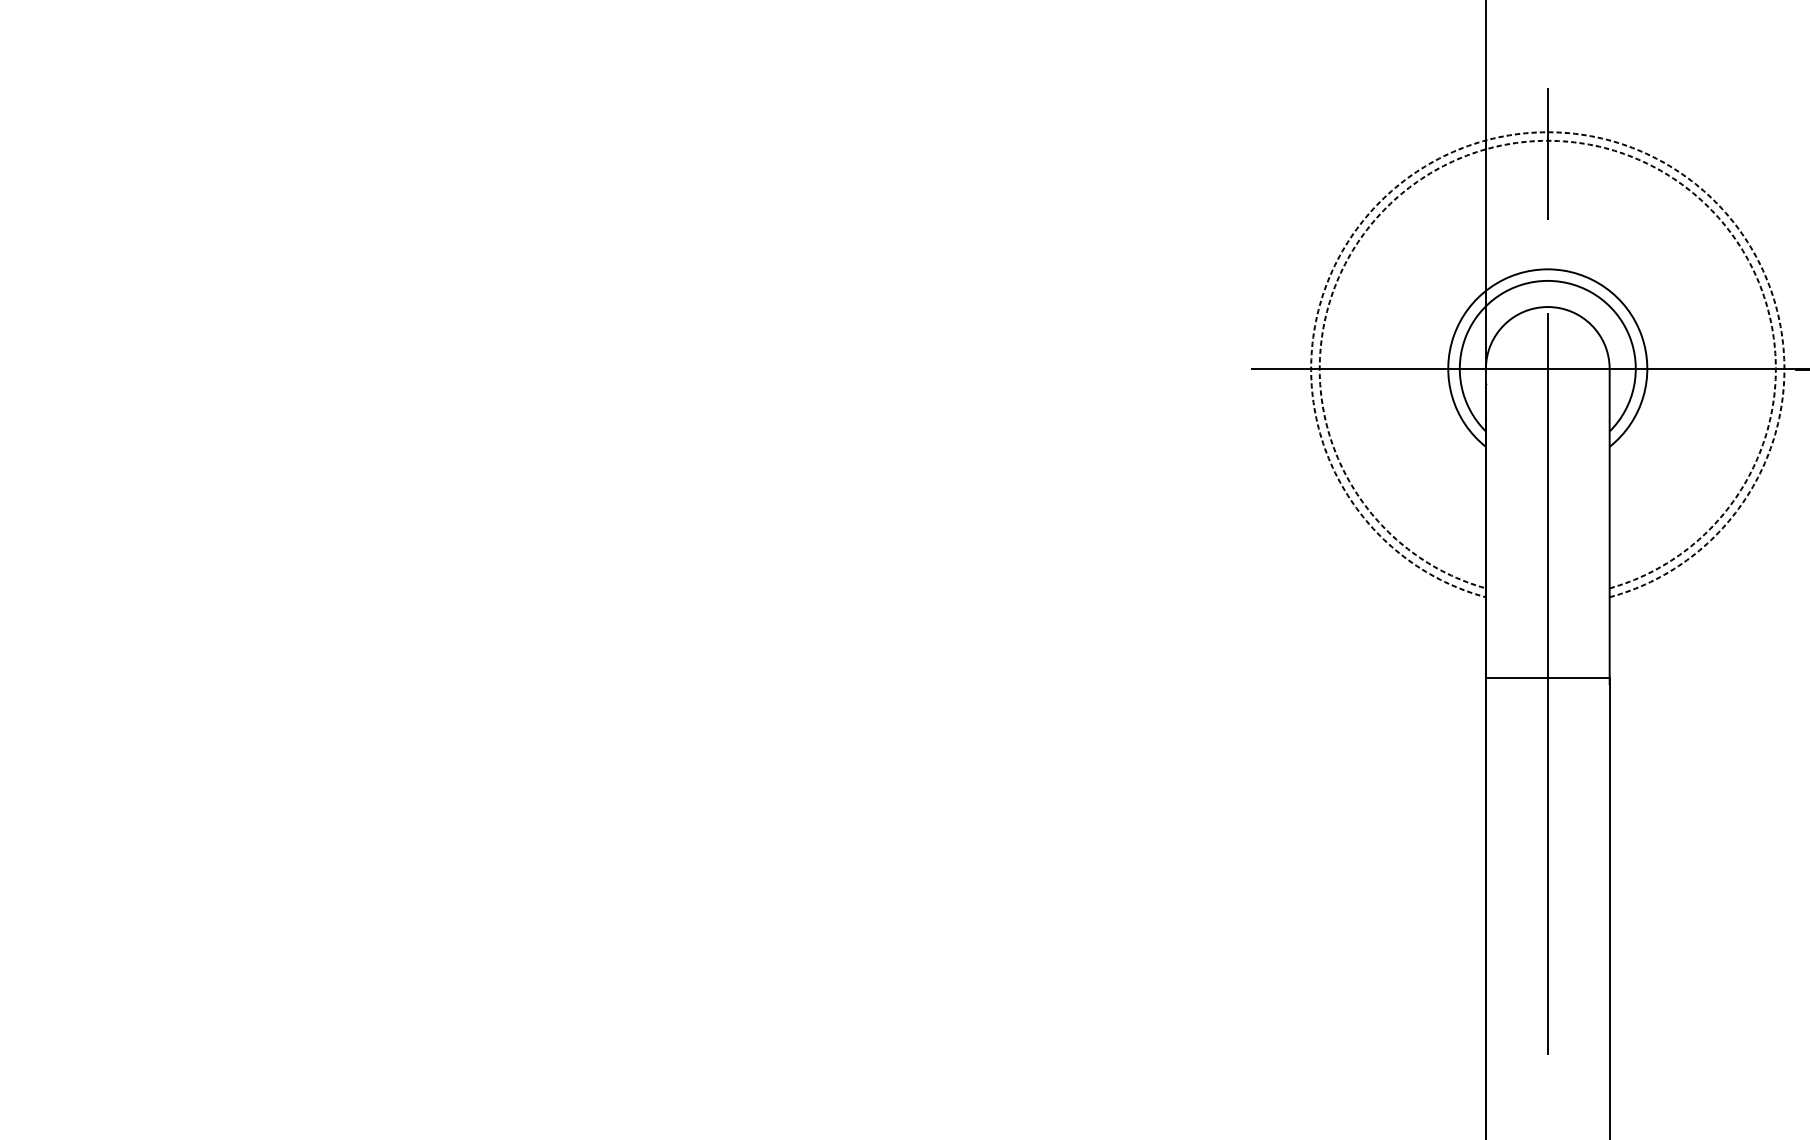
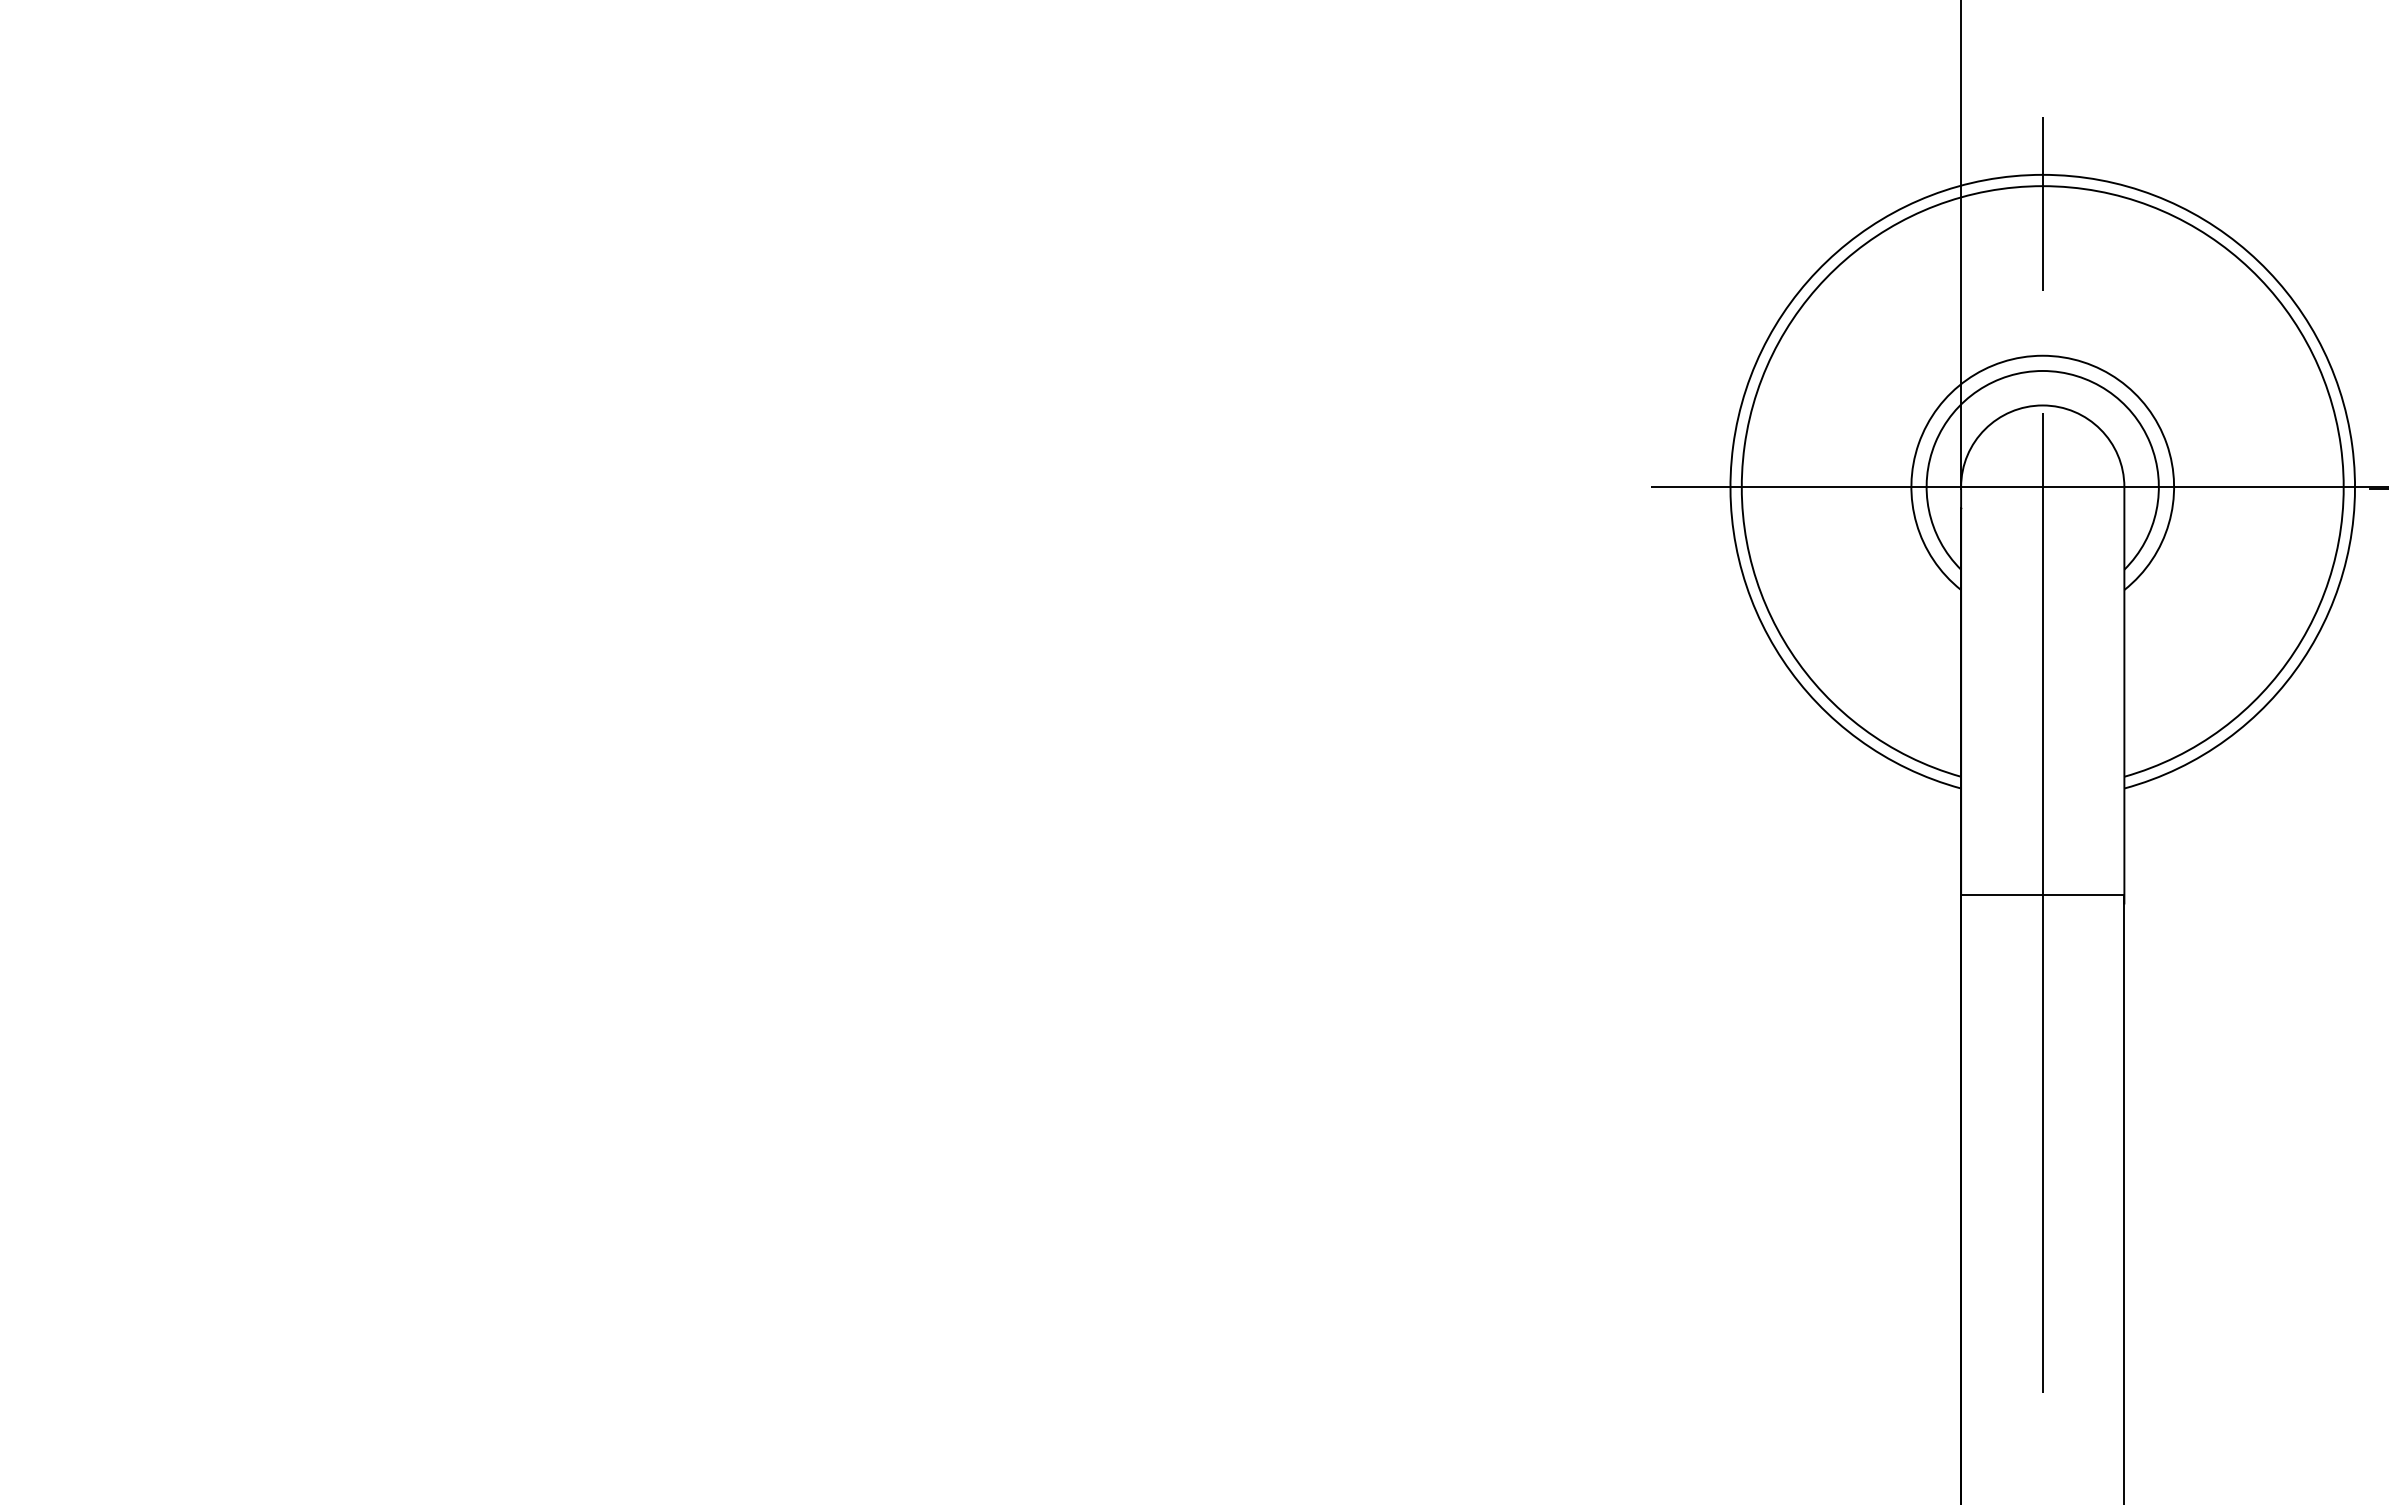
arc: (1547, 131) -> (2042, 174), dashed -> solid
arc: (1547, 141) -> (2042, 186), dashed -> solid

